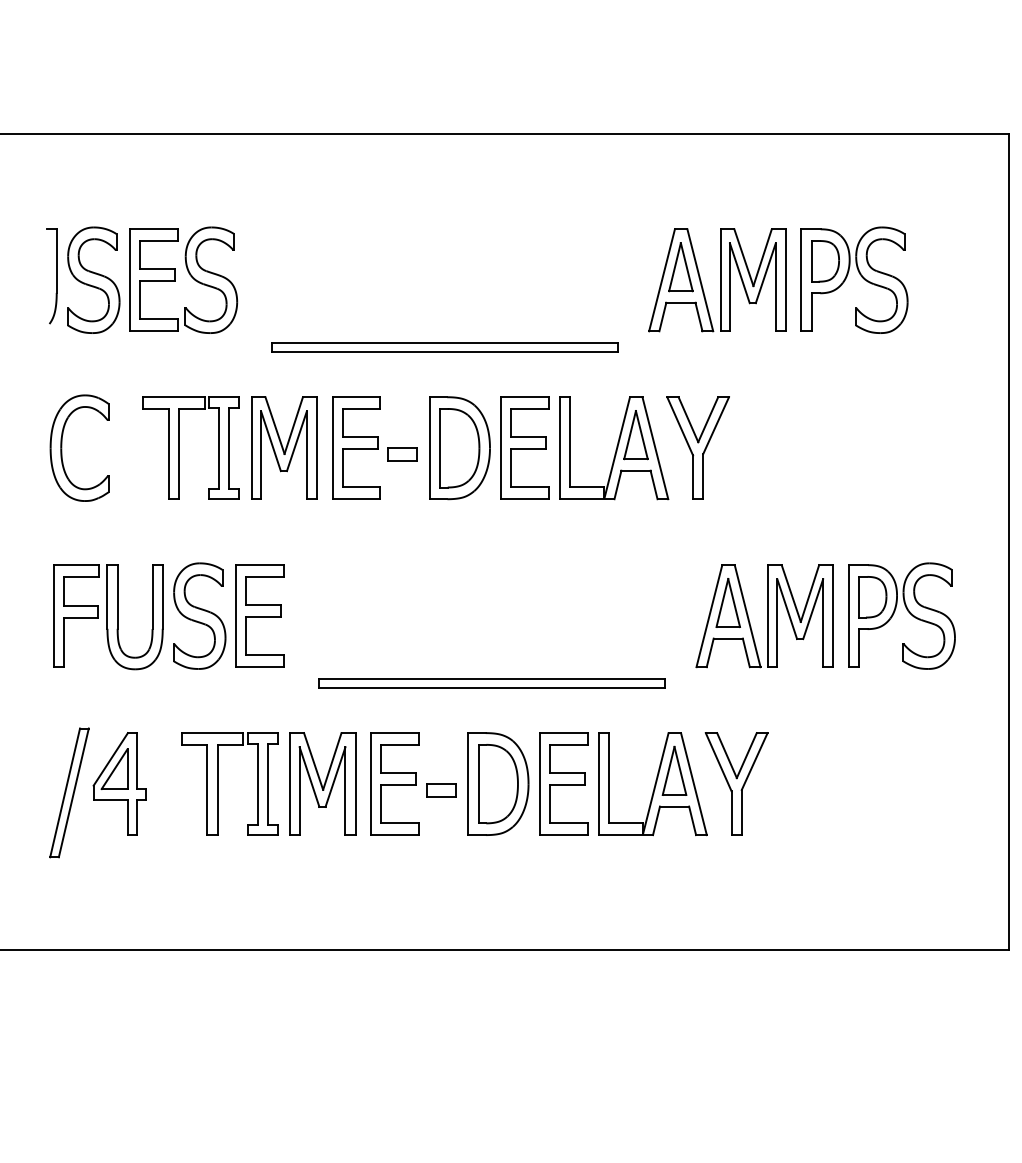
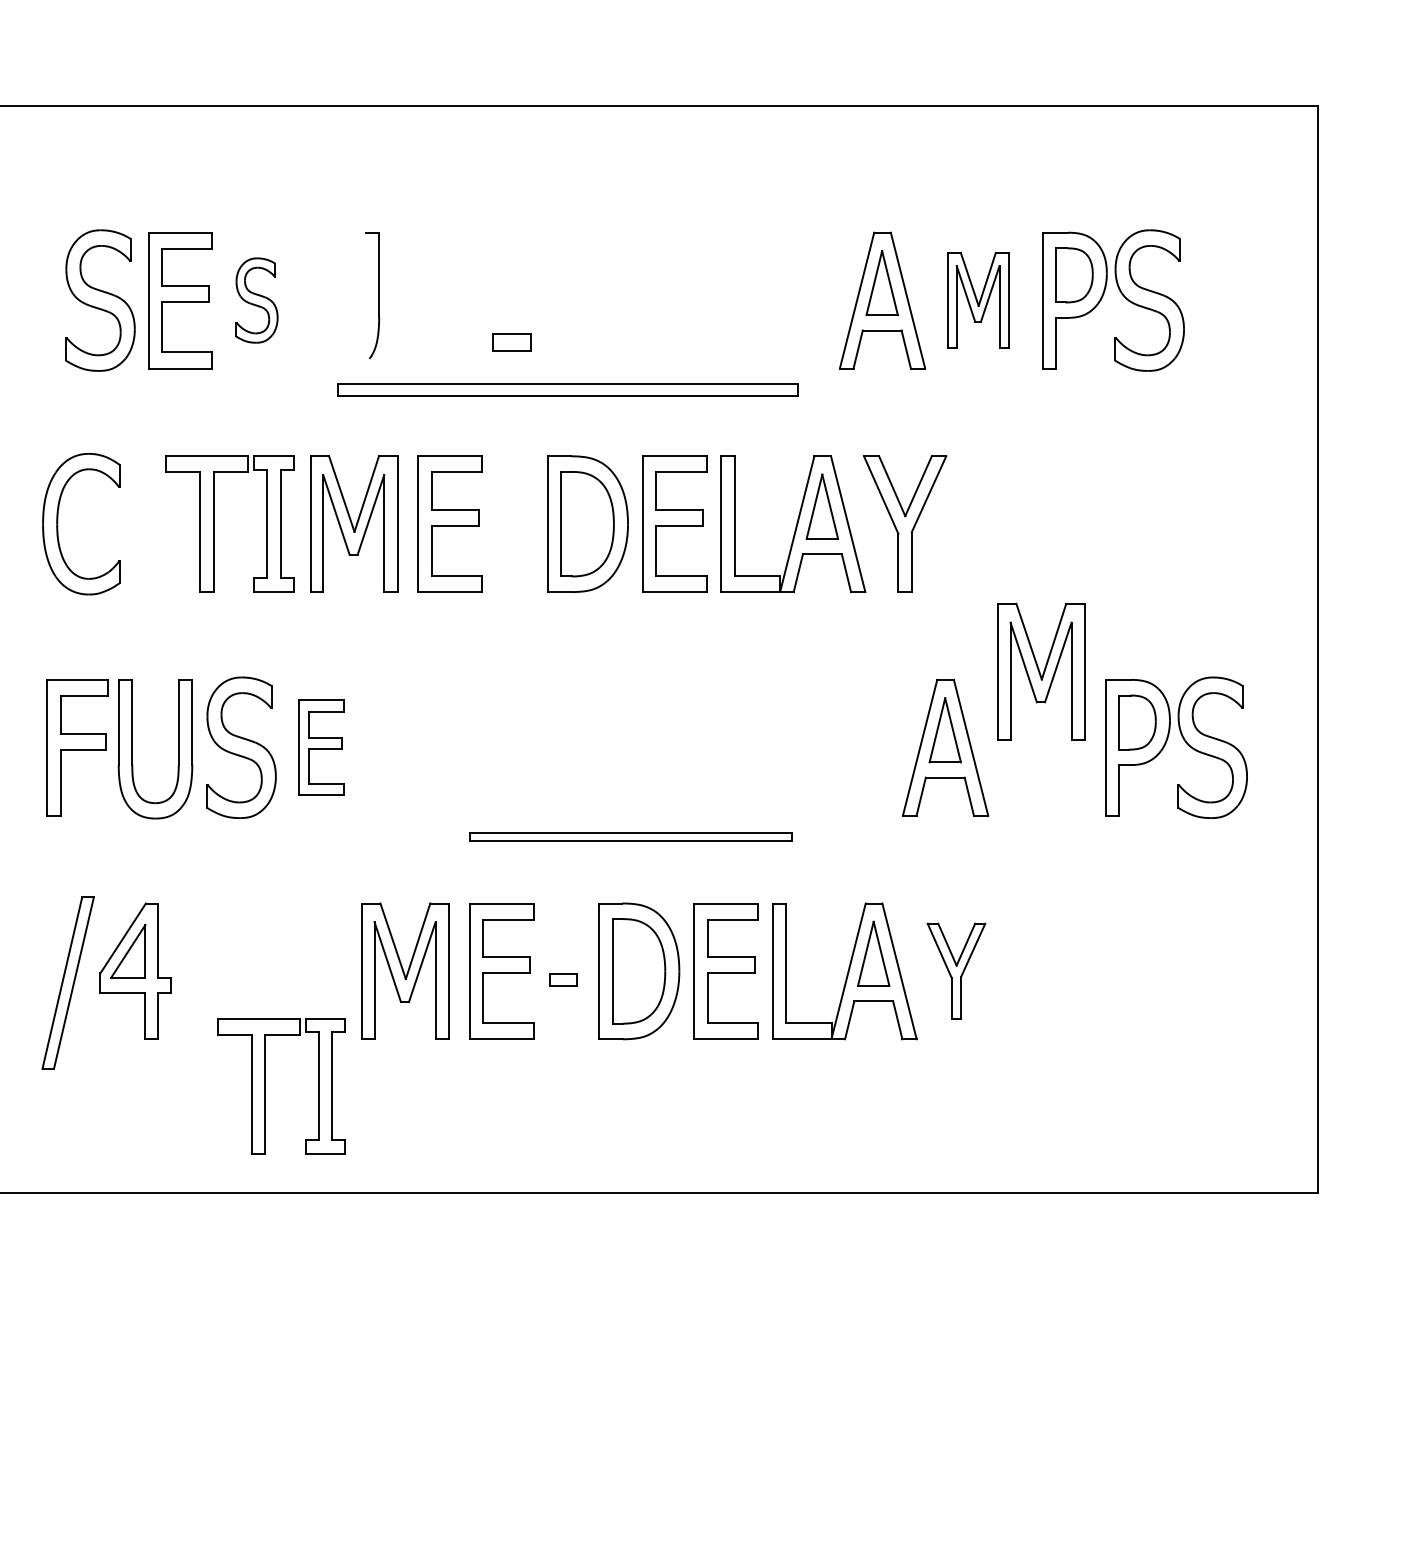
part: (51, 276) -> (372, 295), moved
part: (210, 280) -> (256, 300), size x0.6
part: (753, 280) -> (978, 300), size x0.7
part: (402, 454) -> (511, 342), moved
part: (259, 615) -> (321, 747), size x0.7
part: (800, 615) -> (1041, 671), moved
part: (491, 682) -> (630, 836), size x0.7
part: (736, 783) -> (956, 970), size x0.7
part: (217, 784) -> (265, 1086), moved
part: (441, 790) -> (563, 979), size x0.7

